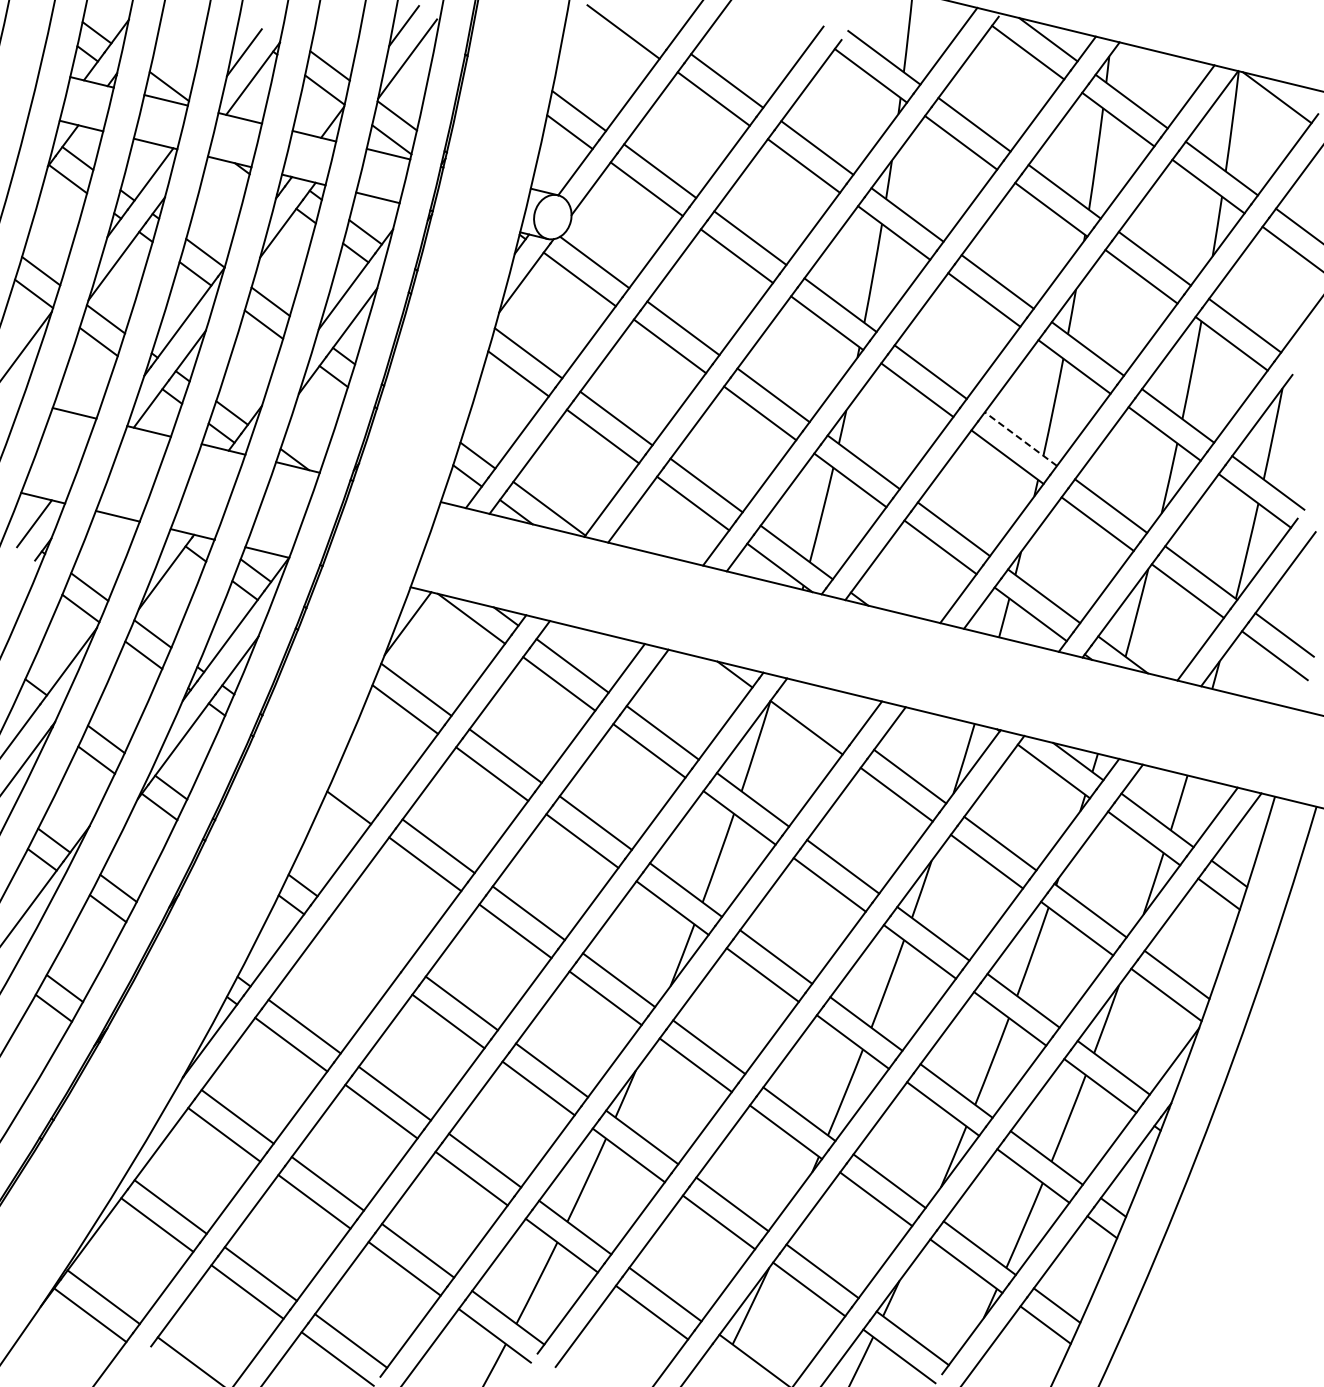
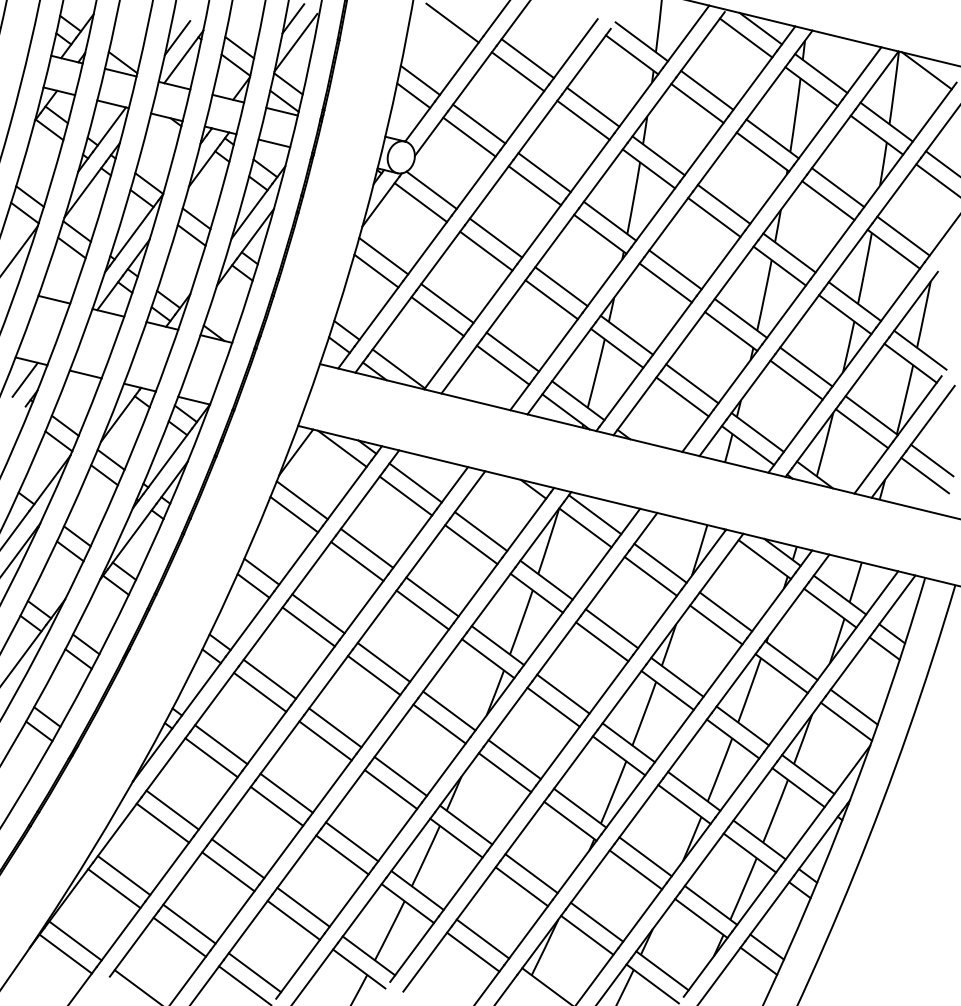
line: (1020, 439) -> (740, 318), dashed -> solid
line: (819, 709) -> (594, 514), added
line: (360, 788) -> (261, 571), added
line: (371, 936) -> (269, 679), added
line: (358, 954) -> (260, 692), added

